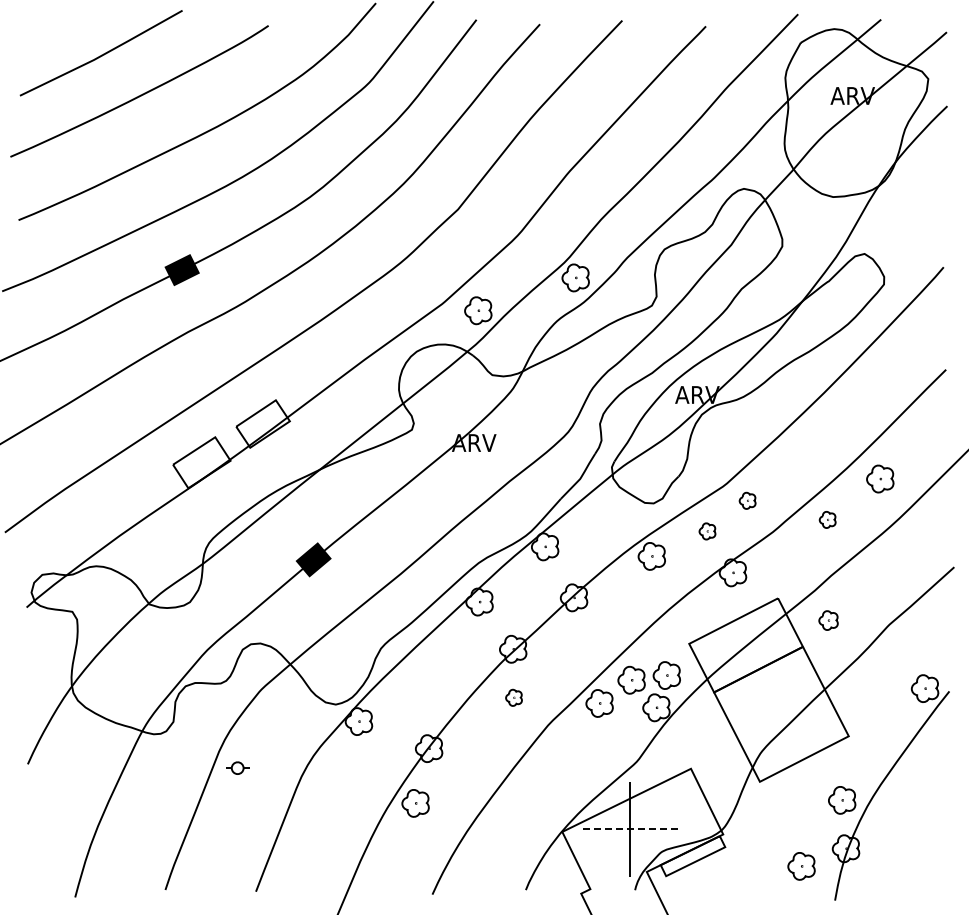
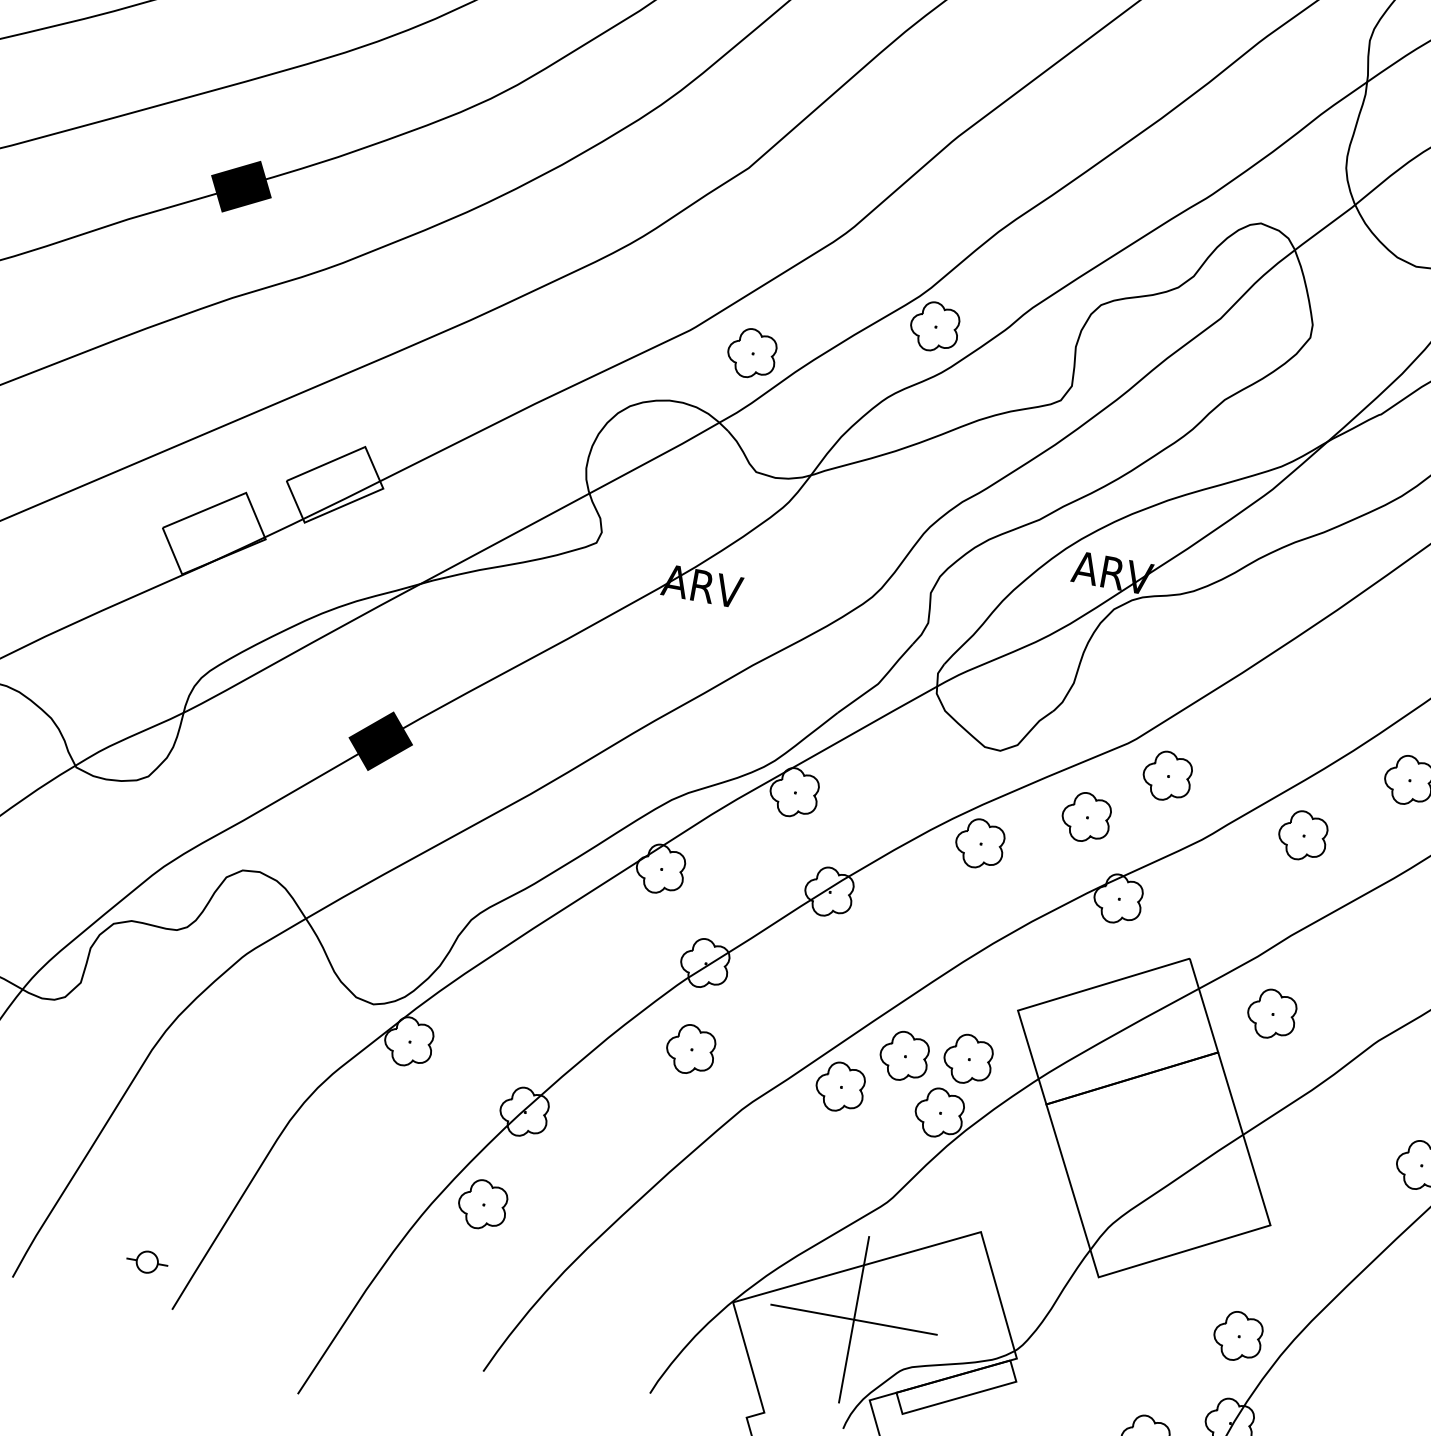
part: (747, 500) -> (1167, 775), size x1.67
part: (827, 519) -> (1302, 835), size x1.67
part: (707, 531) -> (1086, 817), size x1.67
part: (828, 620) -> (1271, 1014), size x1.43
part: (513, 697) -> (689, 1048), size x1.67
part: (237, 767) -> (147, 1260), moved
line: (629, 829) -> (852, 1319), dashed -> solid

